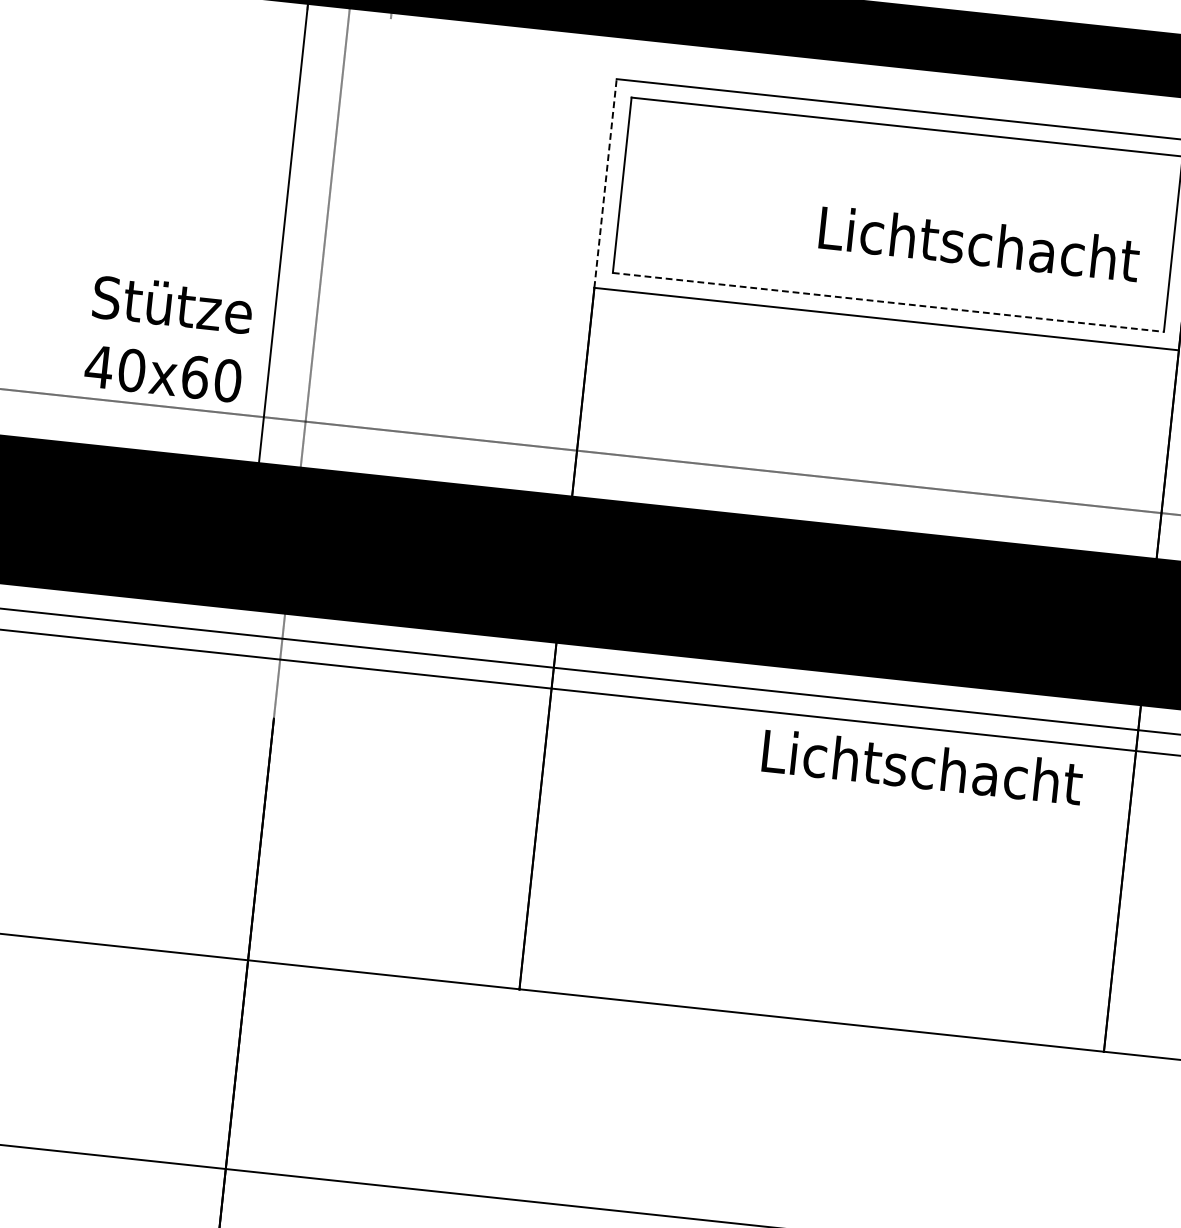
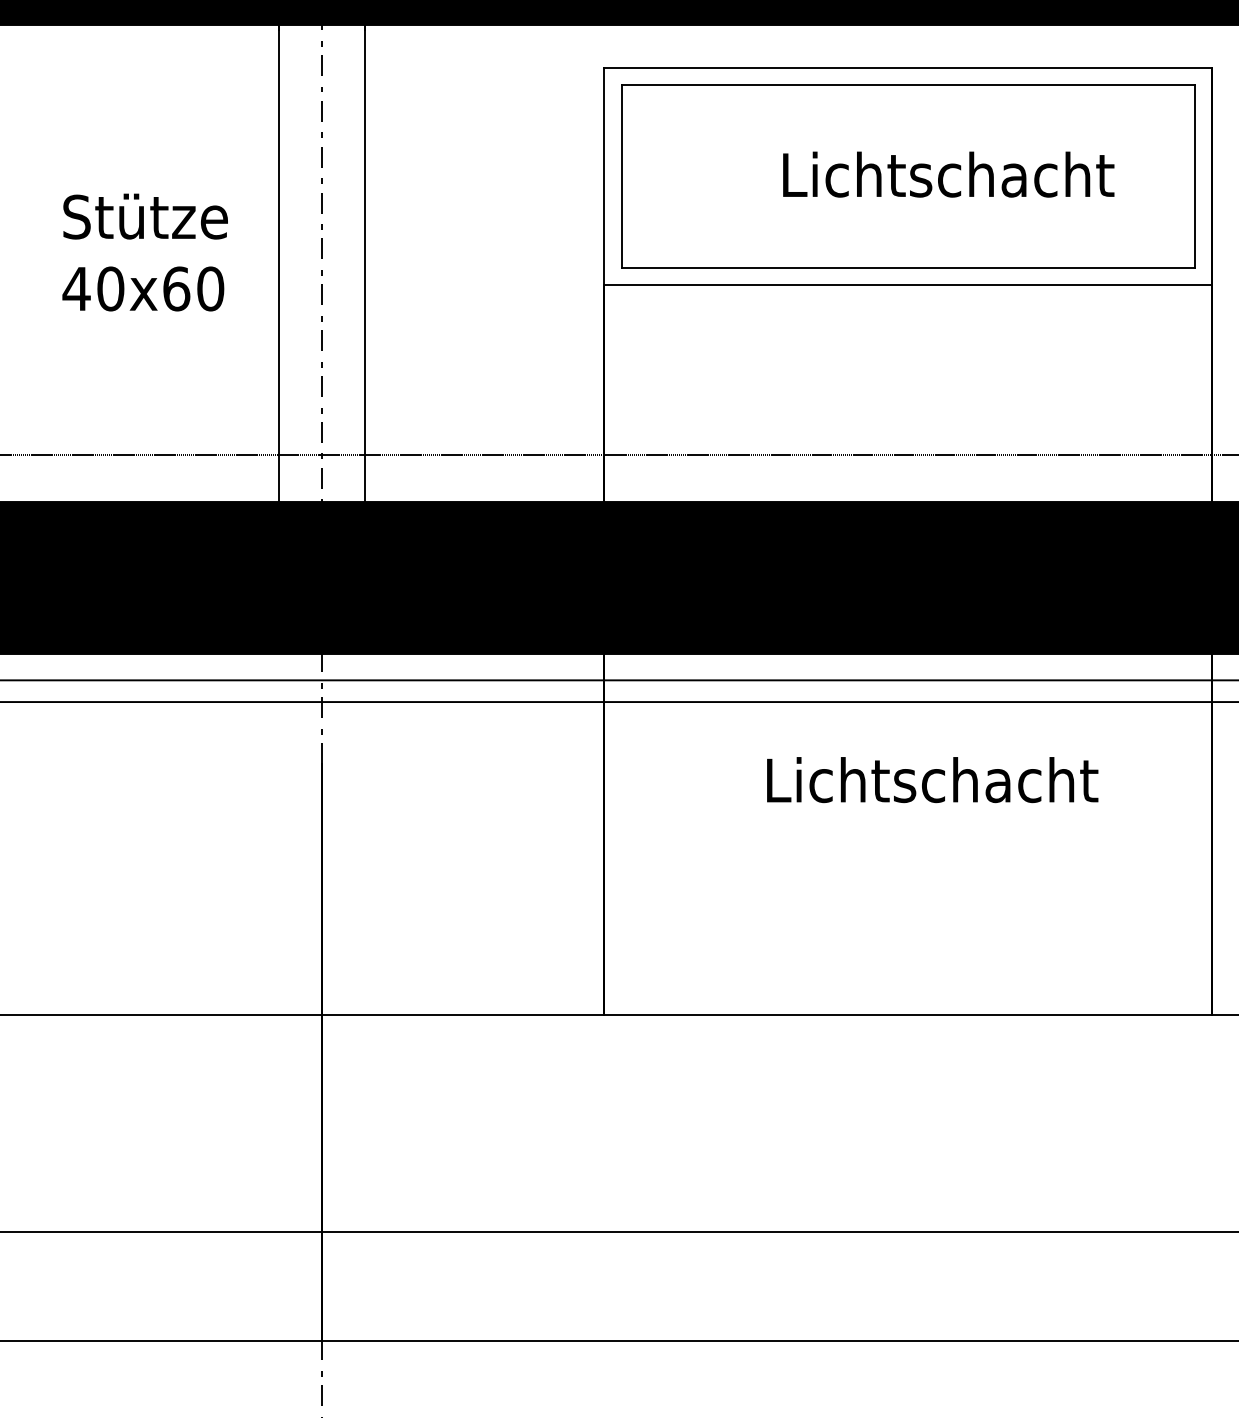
line: (605, 183) -> (604, 176), dashed -> solid
line: (367, 242) -> (365, 263), added
text: (979, 243) -> (948, 174), moved
line: (888, 302) -> (908, 267), dashed -> solid
text: (168, 338) -> (144, 252), moved
text: (922, 767) -> (932, 780), moved

